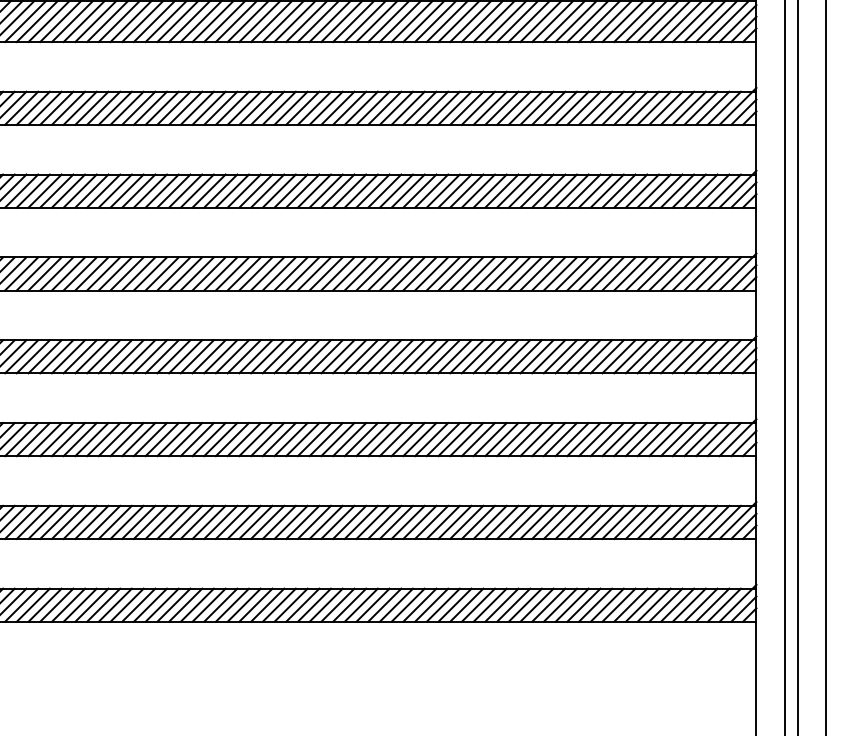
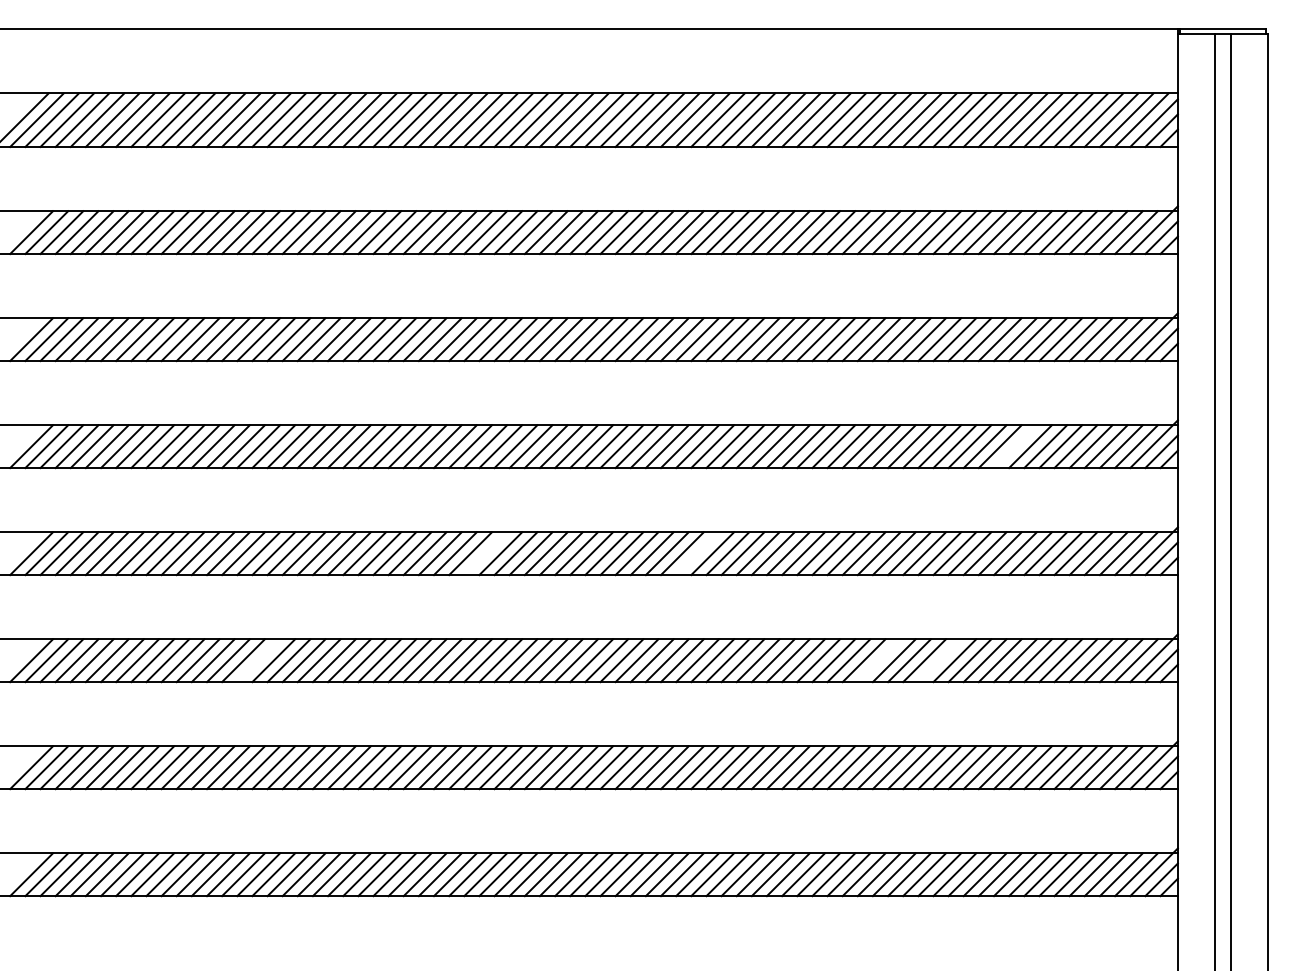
line: (630, 273) -> (1015, 446), removed
line: (220, 356) -> (485, 553), removed
line: (384, 356) -> (697, 553), removed
line: (44, 439) -> (258, 660), removed
line: (524, 439) -> (878, 660), removed
line: (571, 439) -> (939, 660), removed

